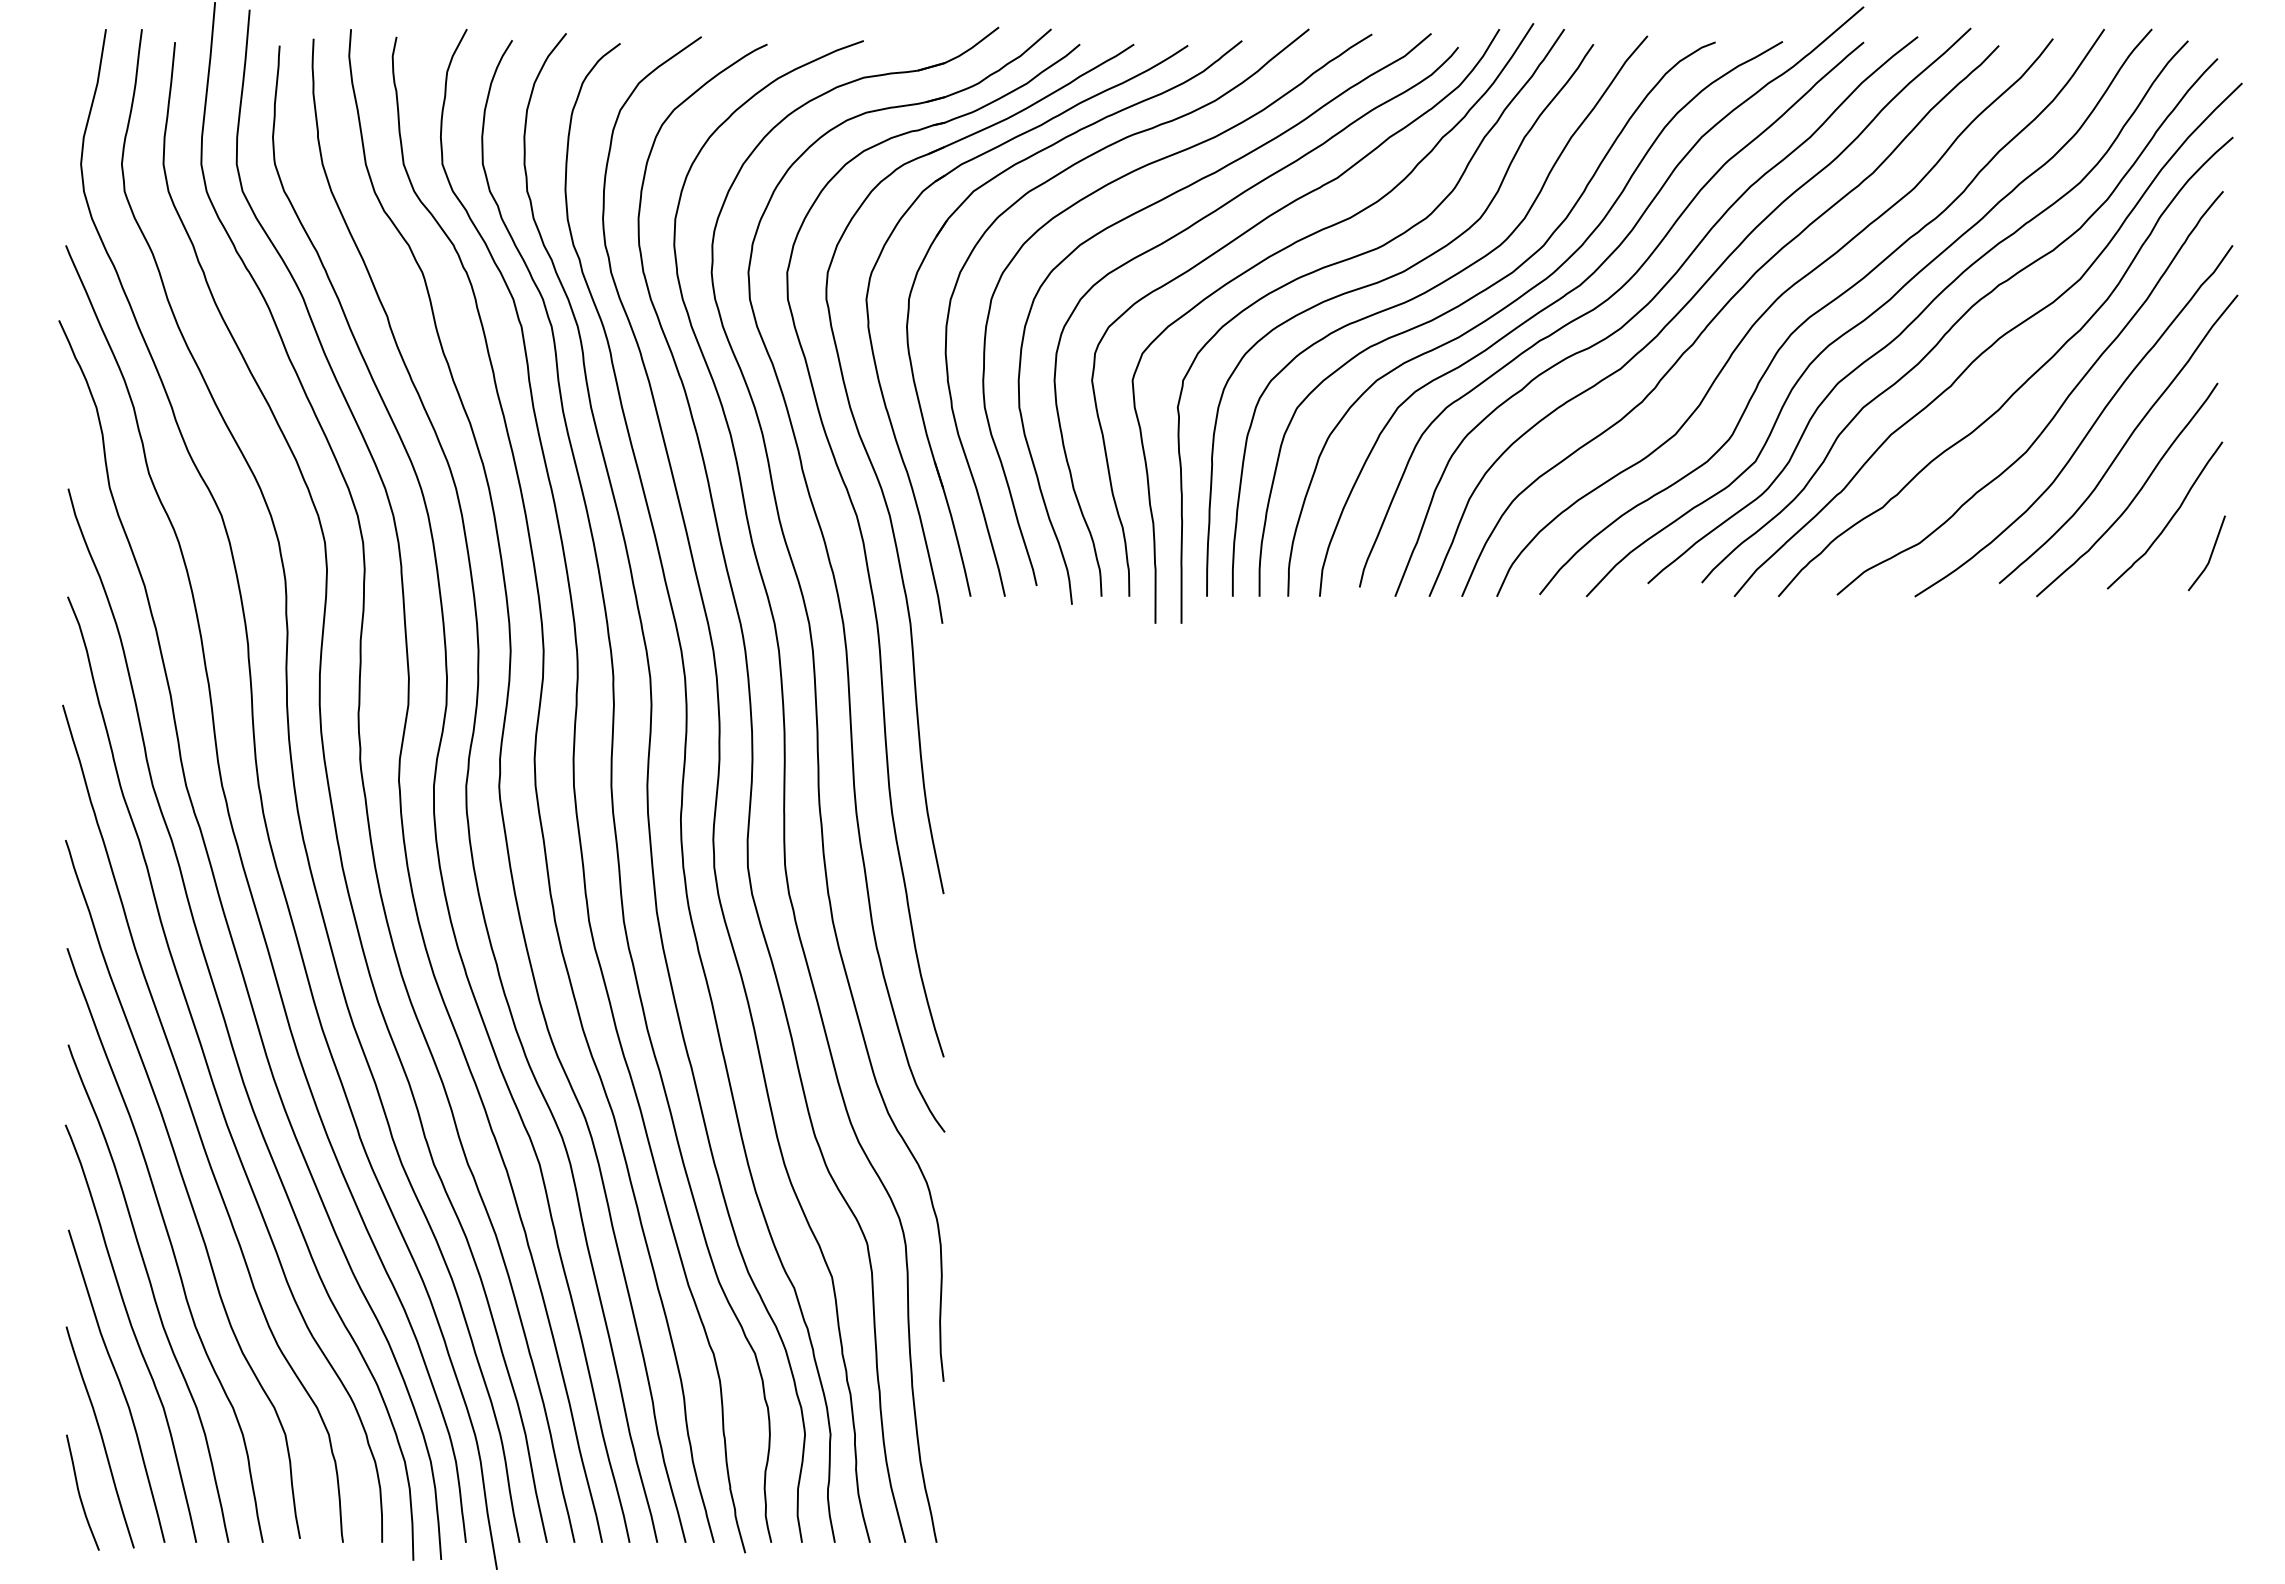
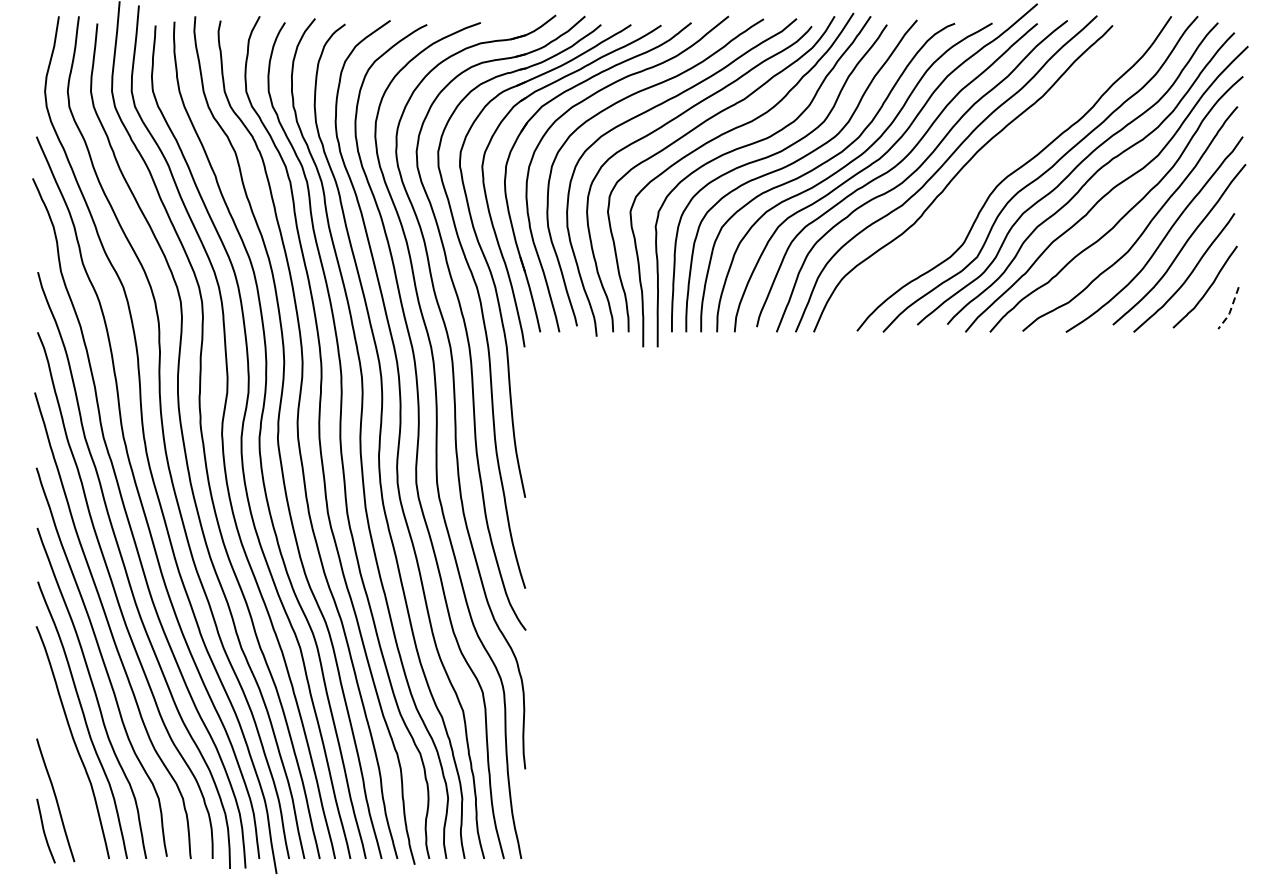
curve: (1768, 311) -> (984, 173), removed
line: (2210, 557) -> (1230, 310), solid -> dashed
curve: (119, 1385) -> (66, 771), removed

